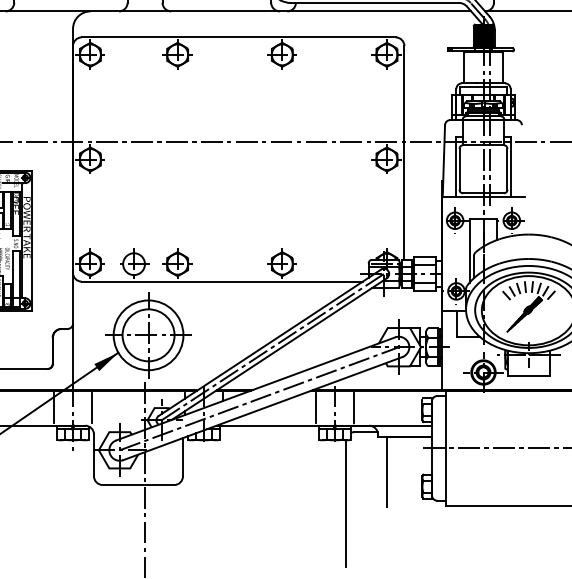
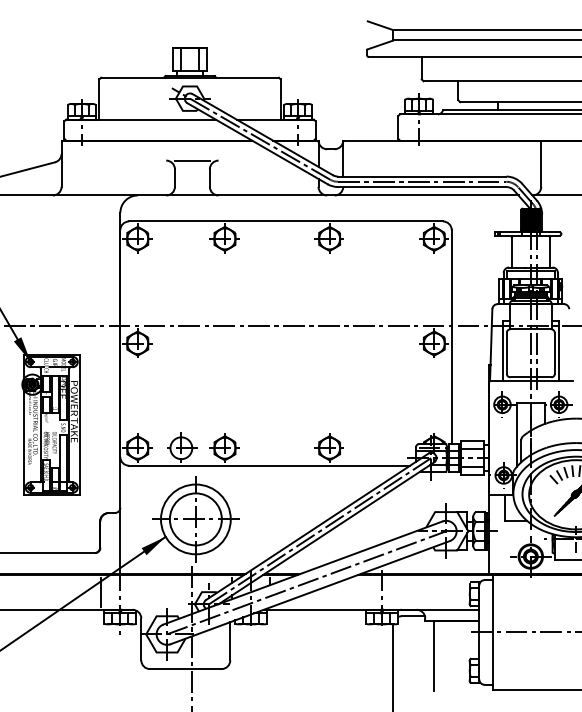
line: (92, 408) -> (139, 592), removed
line: (316, 408) -> (363, 592), removed
line: (353, 408) -> (400, 592), removed

